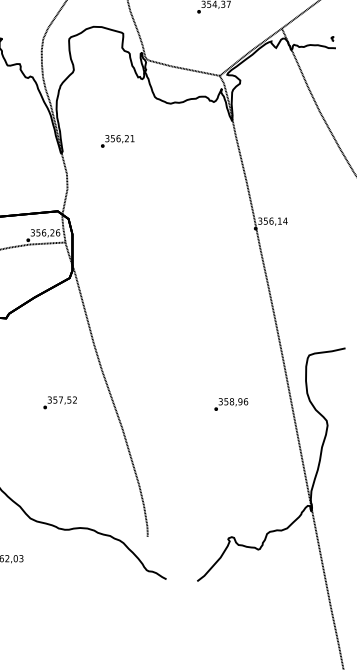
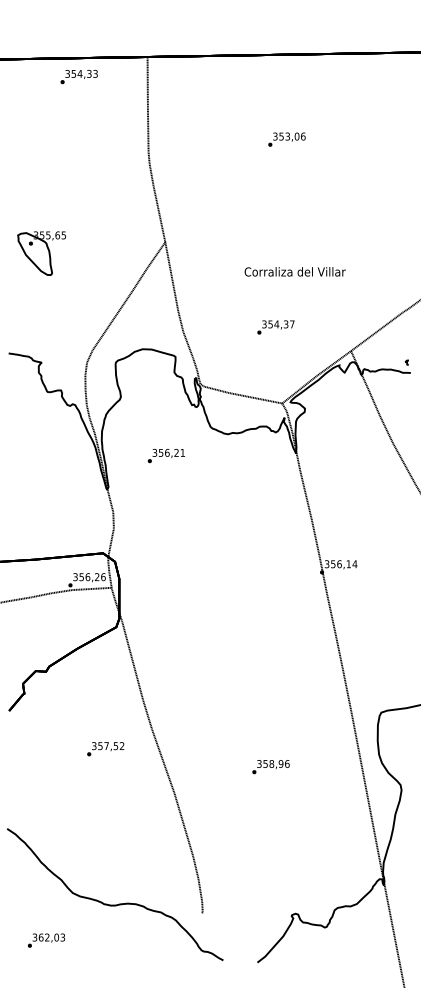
text: (116, 140) -> (165, 455), moved
text: (59, 403) -> (105, 749), moved
text: (230, 404) -> (270, 767), moved

